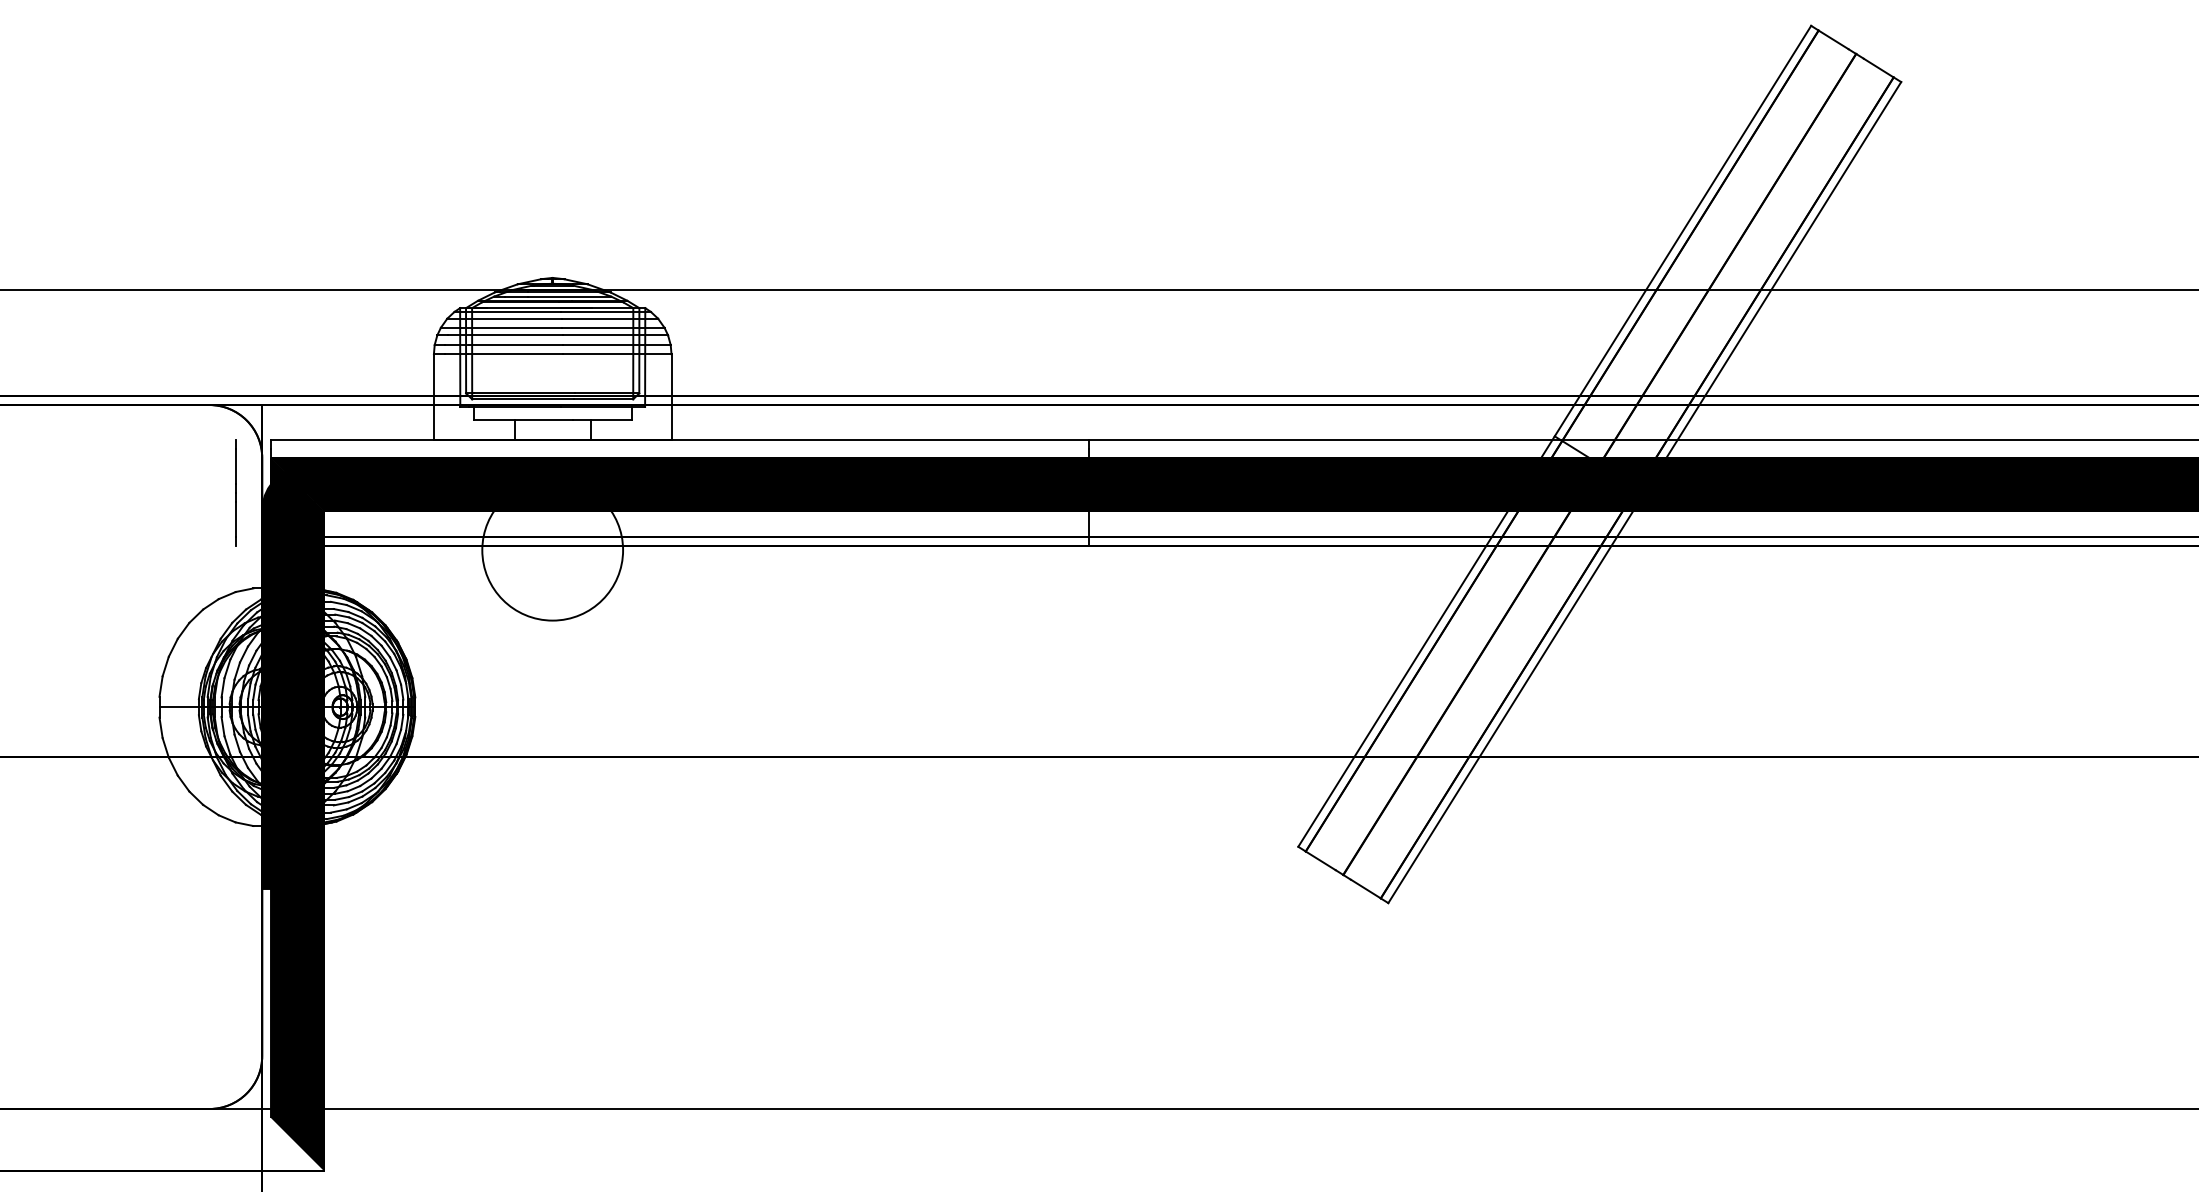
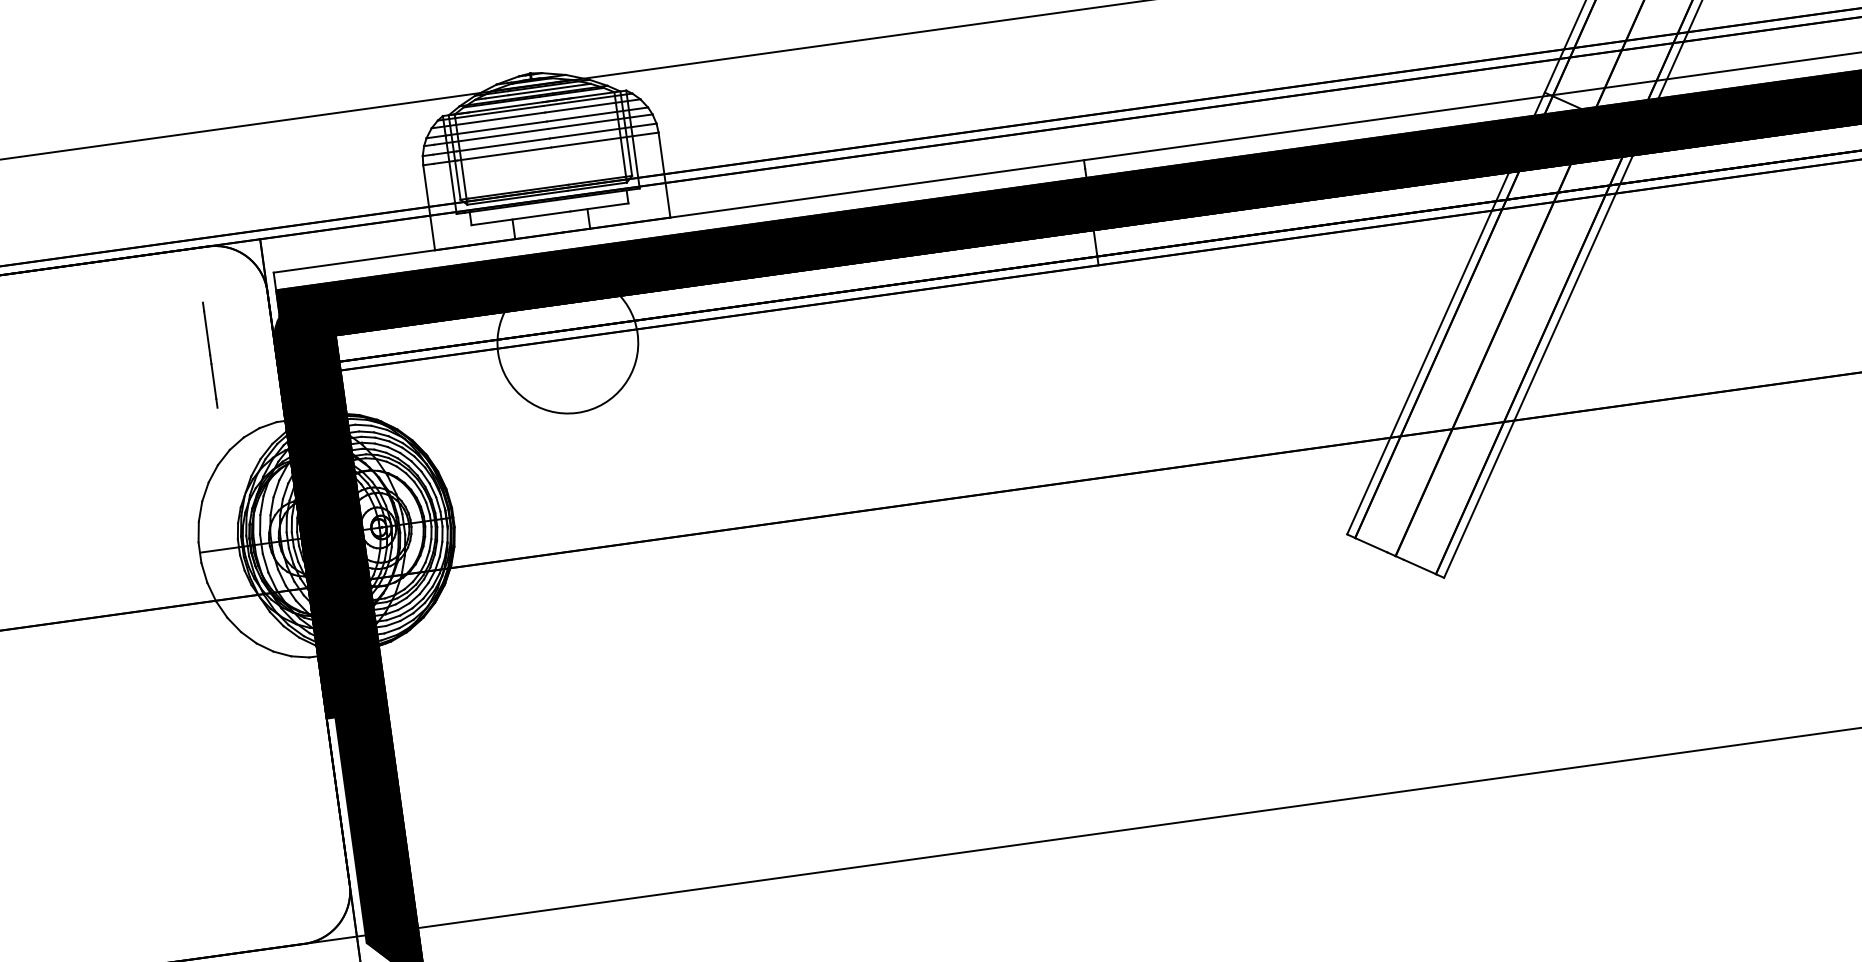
line: (235, 492) -> (209, 354), moved

